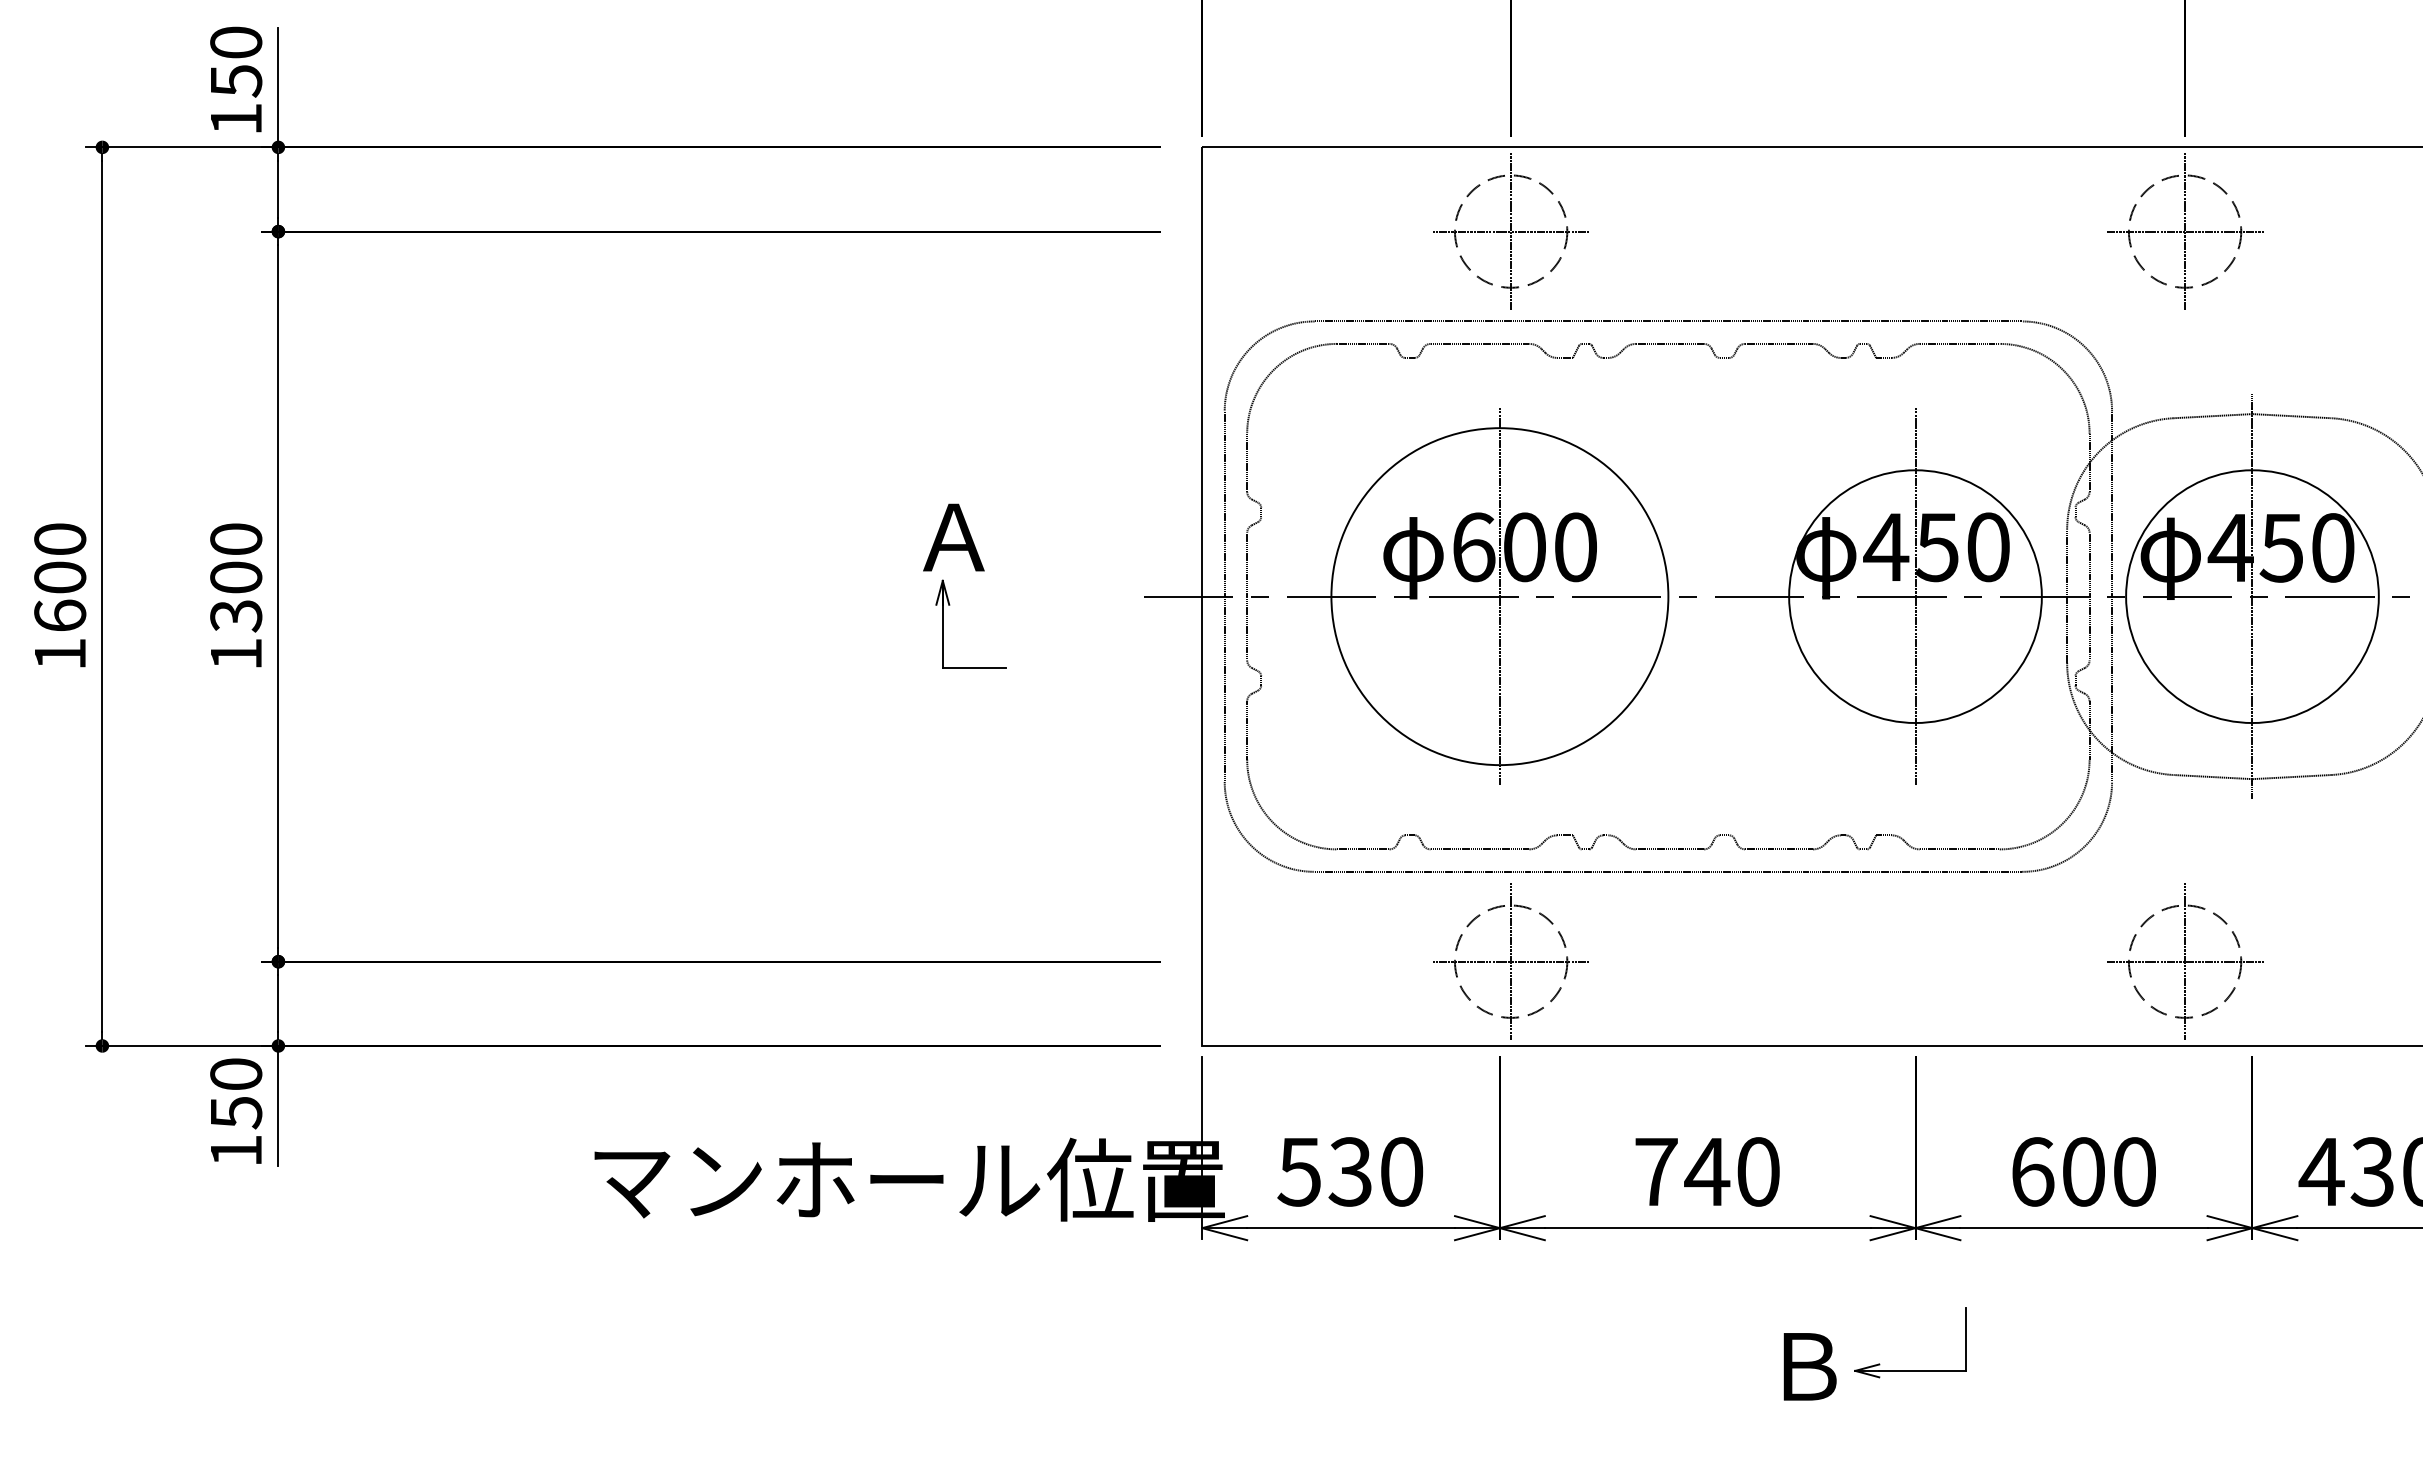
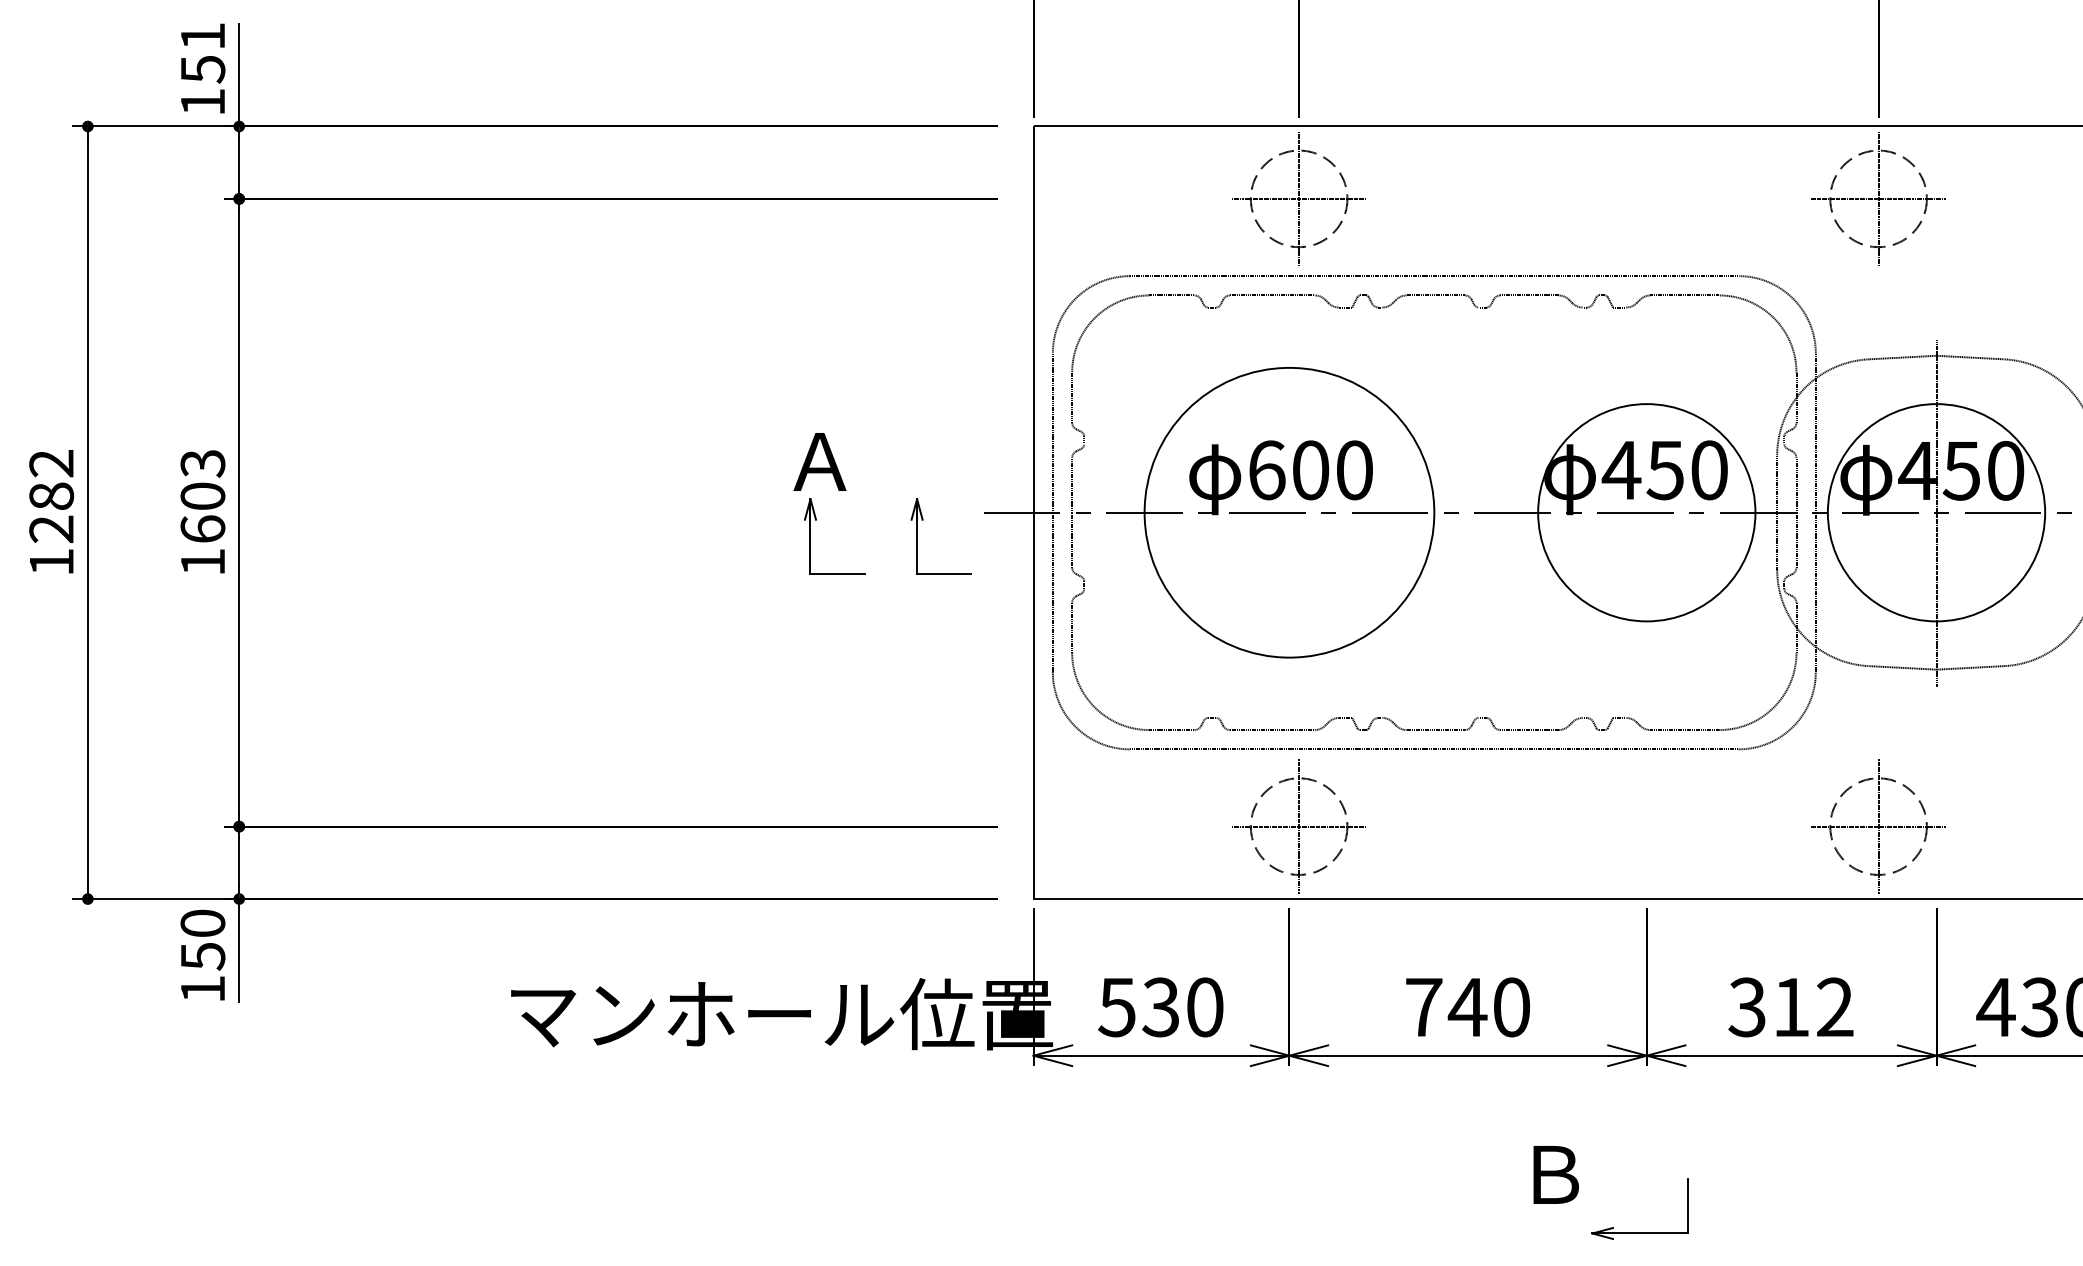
text: (236, 42) -> (203, 36), 150 -> 151
text: (60, 577) -> (51, 496), 1600 -> 1282
text: (236, 577) -> (203, 496), 1300 -> 1603
line: (1499, 596) -> (1289, 512), removed
line: (1915, 596) -> (1646, 512), removed
part: (1074, 605) -> (923, 520), added
text: (2082, 1171) -> (1790, 1007), 600 -> 312
part: (1910, 1370) -> (1639, 1233), moved

